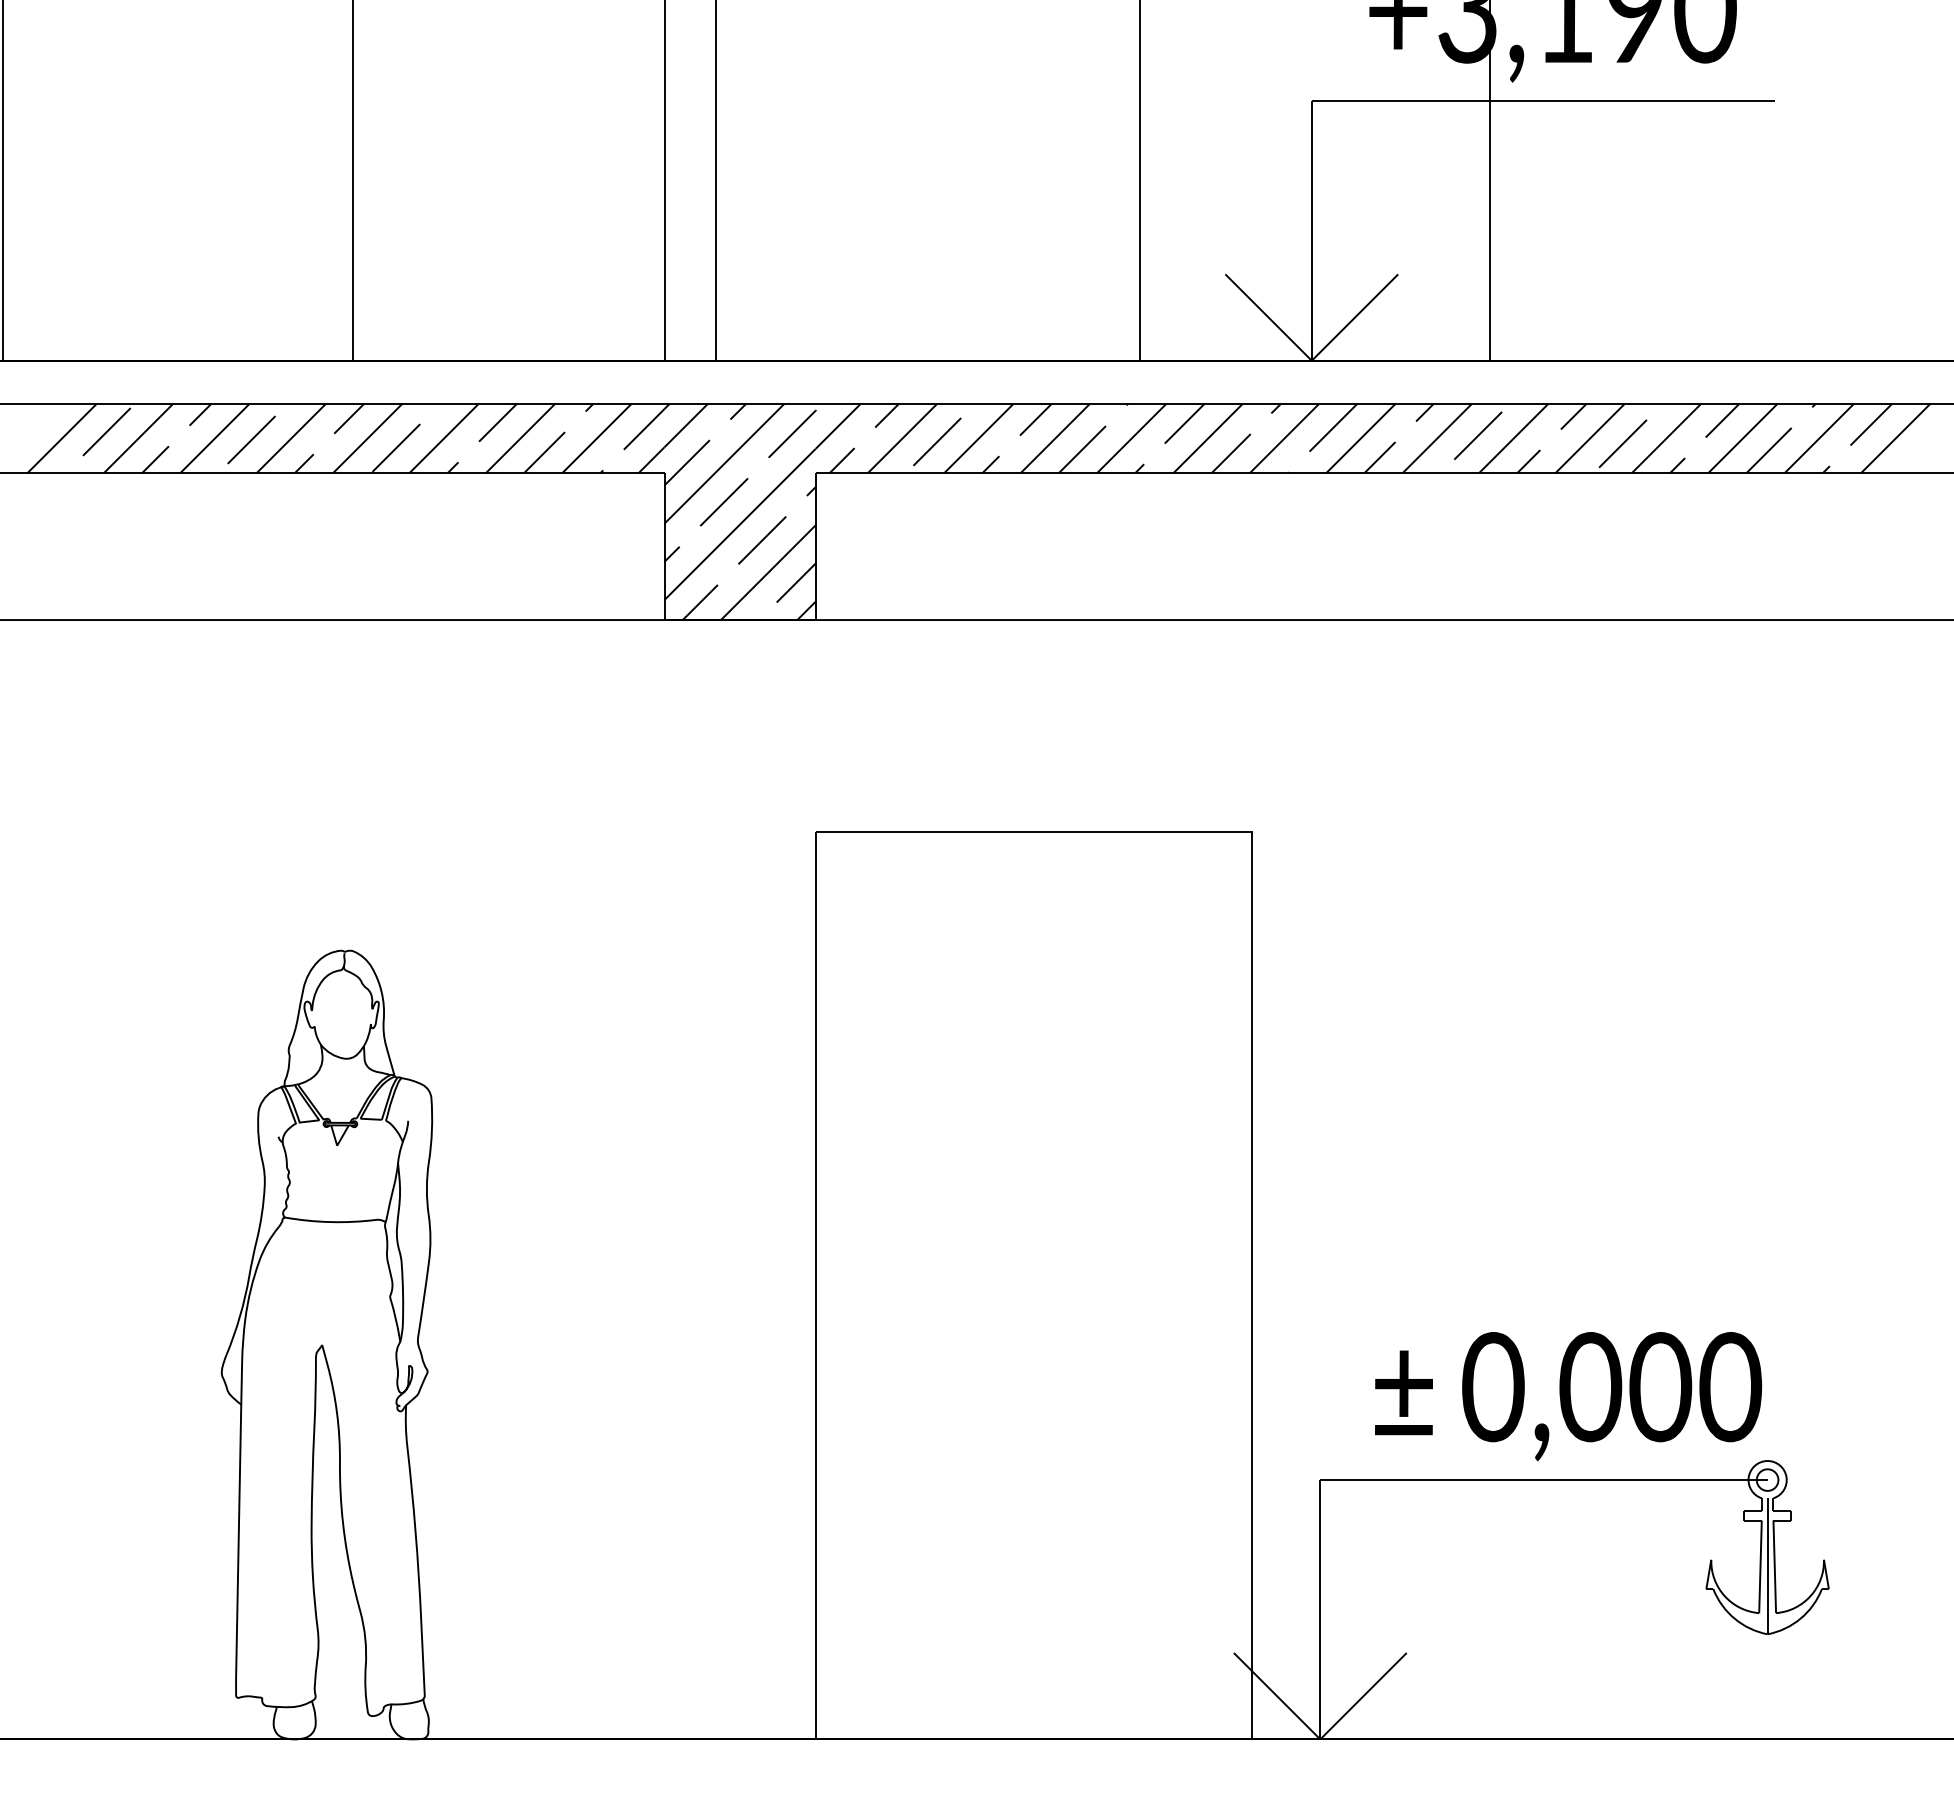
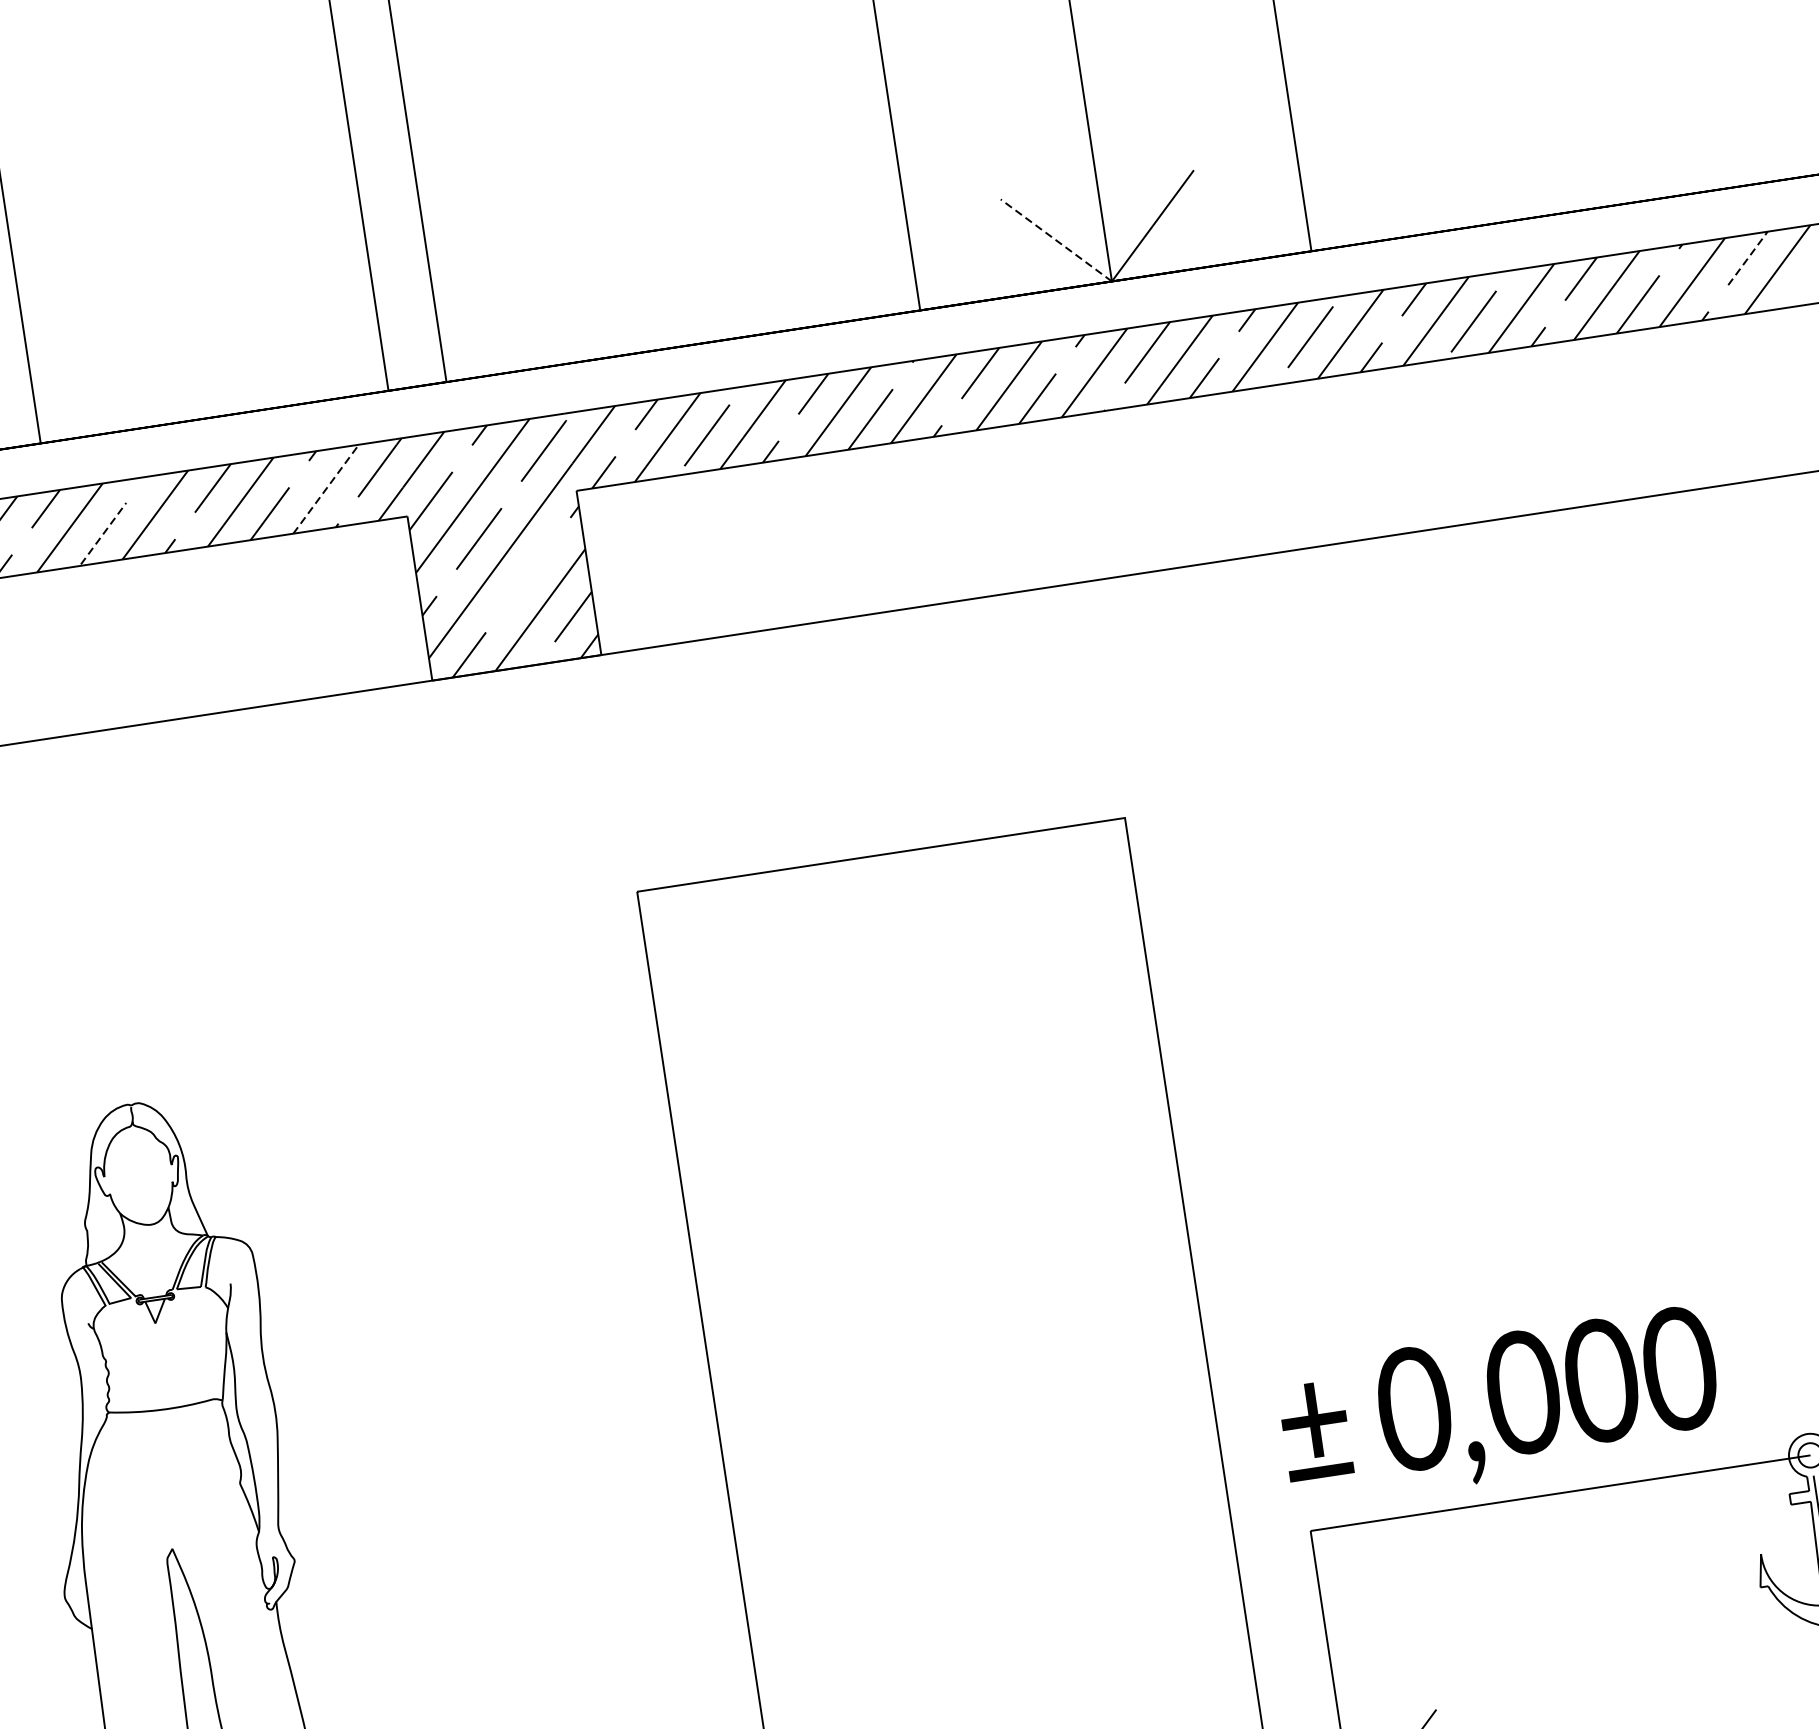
line: (1268, 317) -> (1056, 240), solid -> dashed
line: (1871, 424) -> (1748, 258), solid -> dashed
line: (596, 438) -> (325, 489), solid -> dashed
line: (396, 448) -> (103, 534), solid -> dashed
line: (762, 540) -> (528, 575), removed
text: (1568, 1396) -> (1500, 1406), moved

